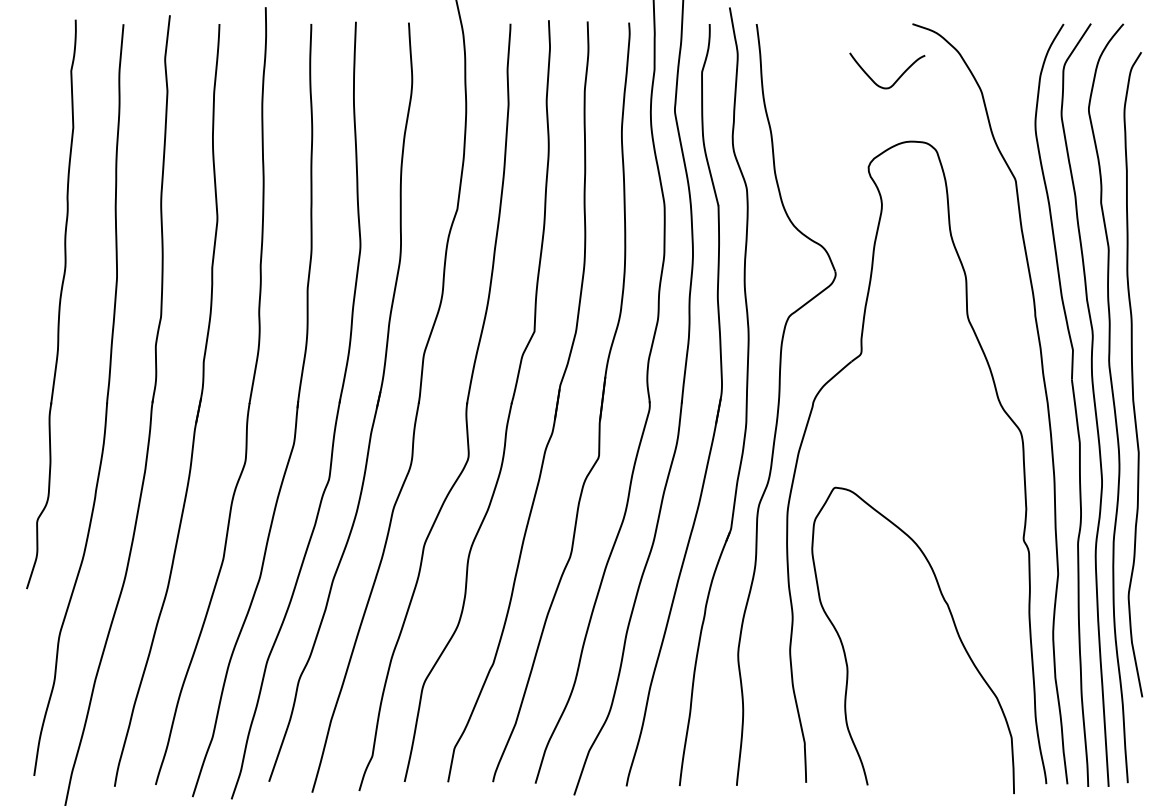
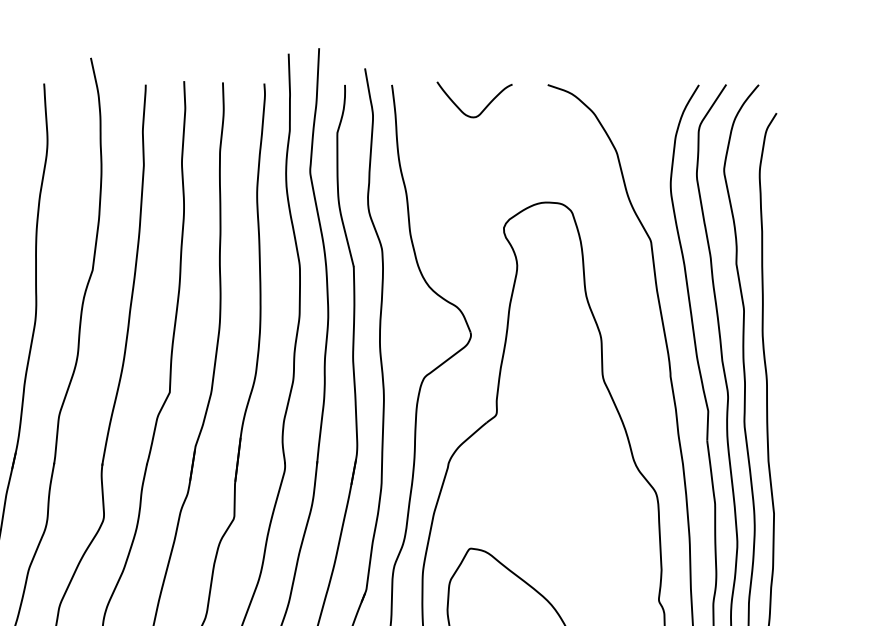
curve: (896, 79) -> (483, 108), moved

